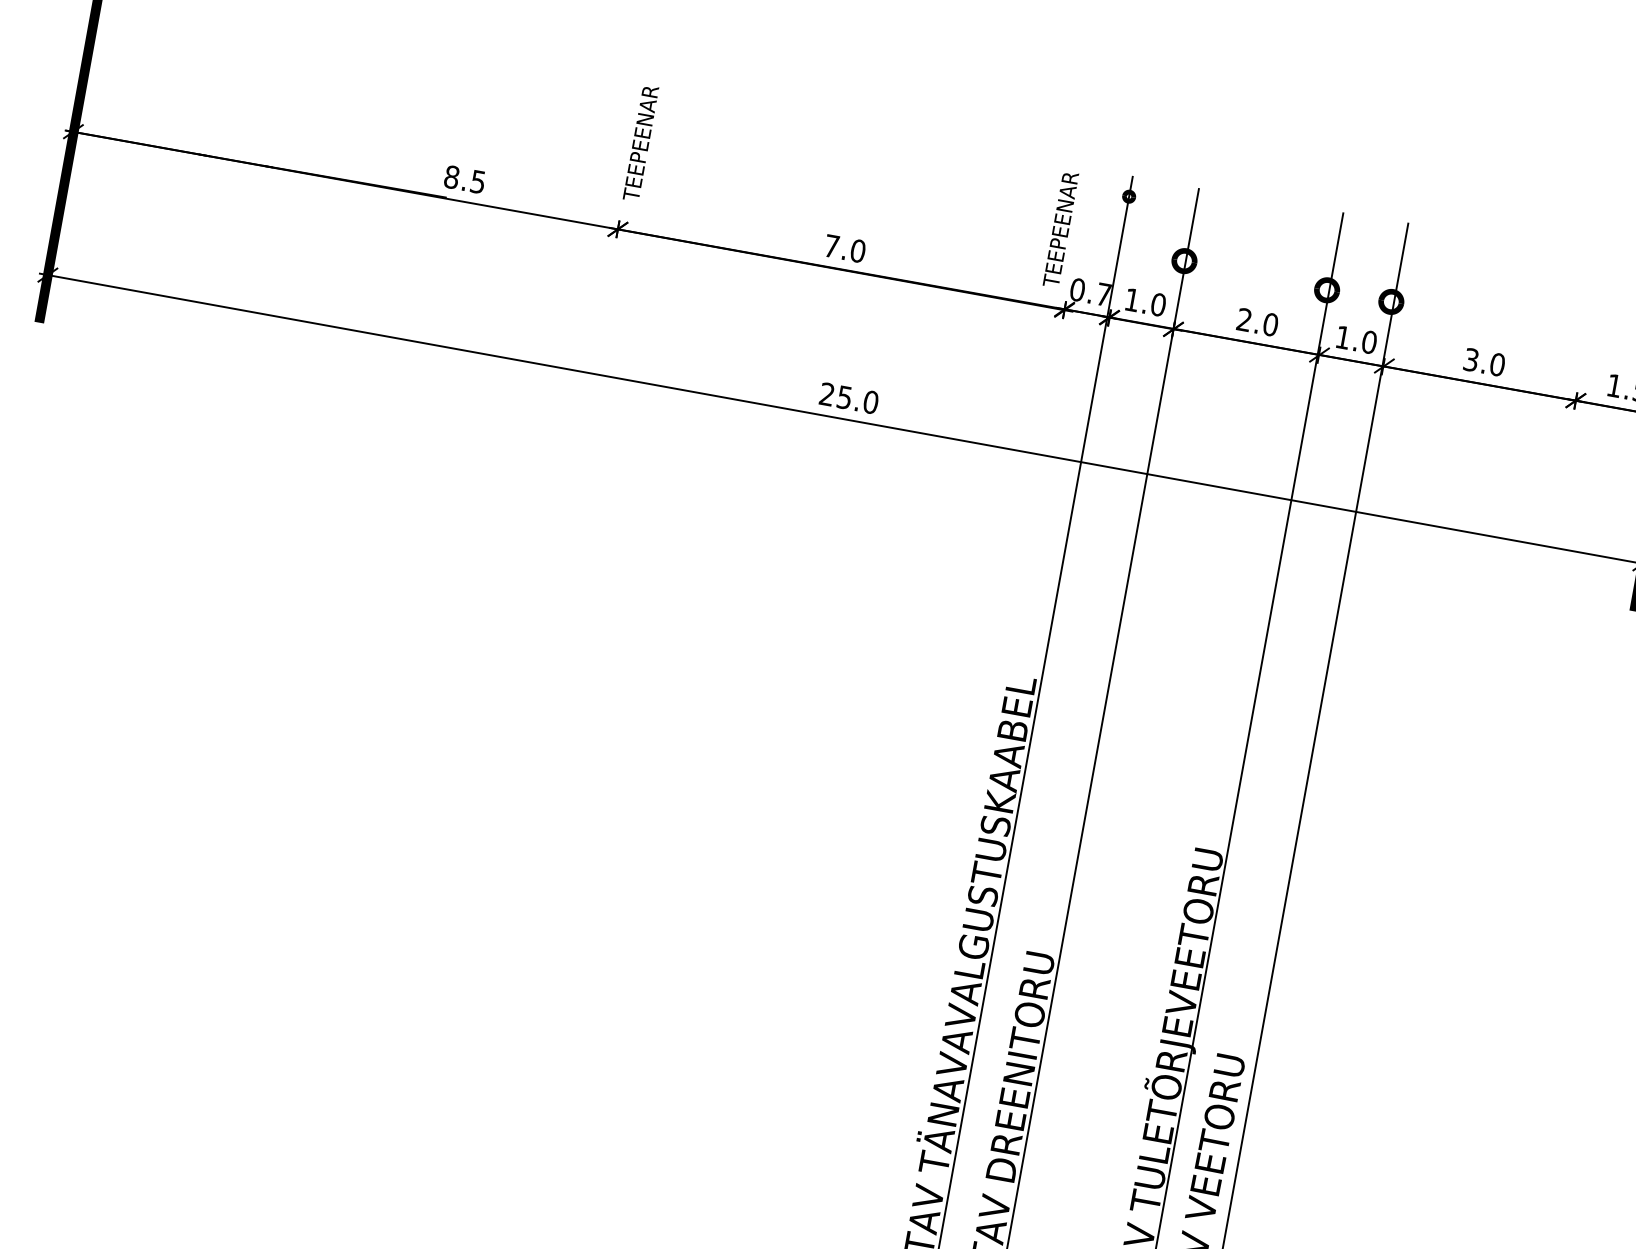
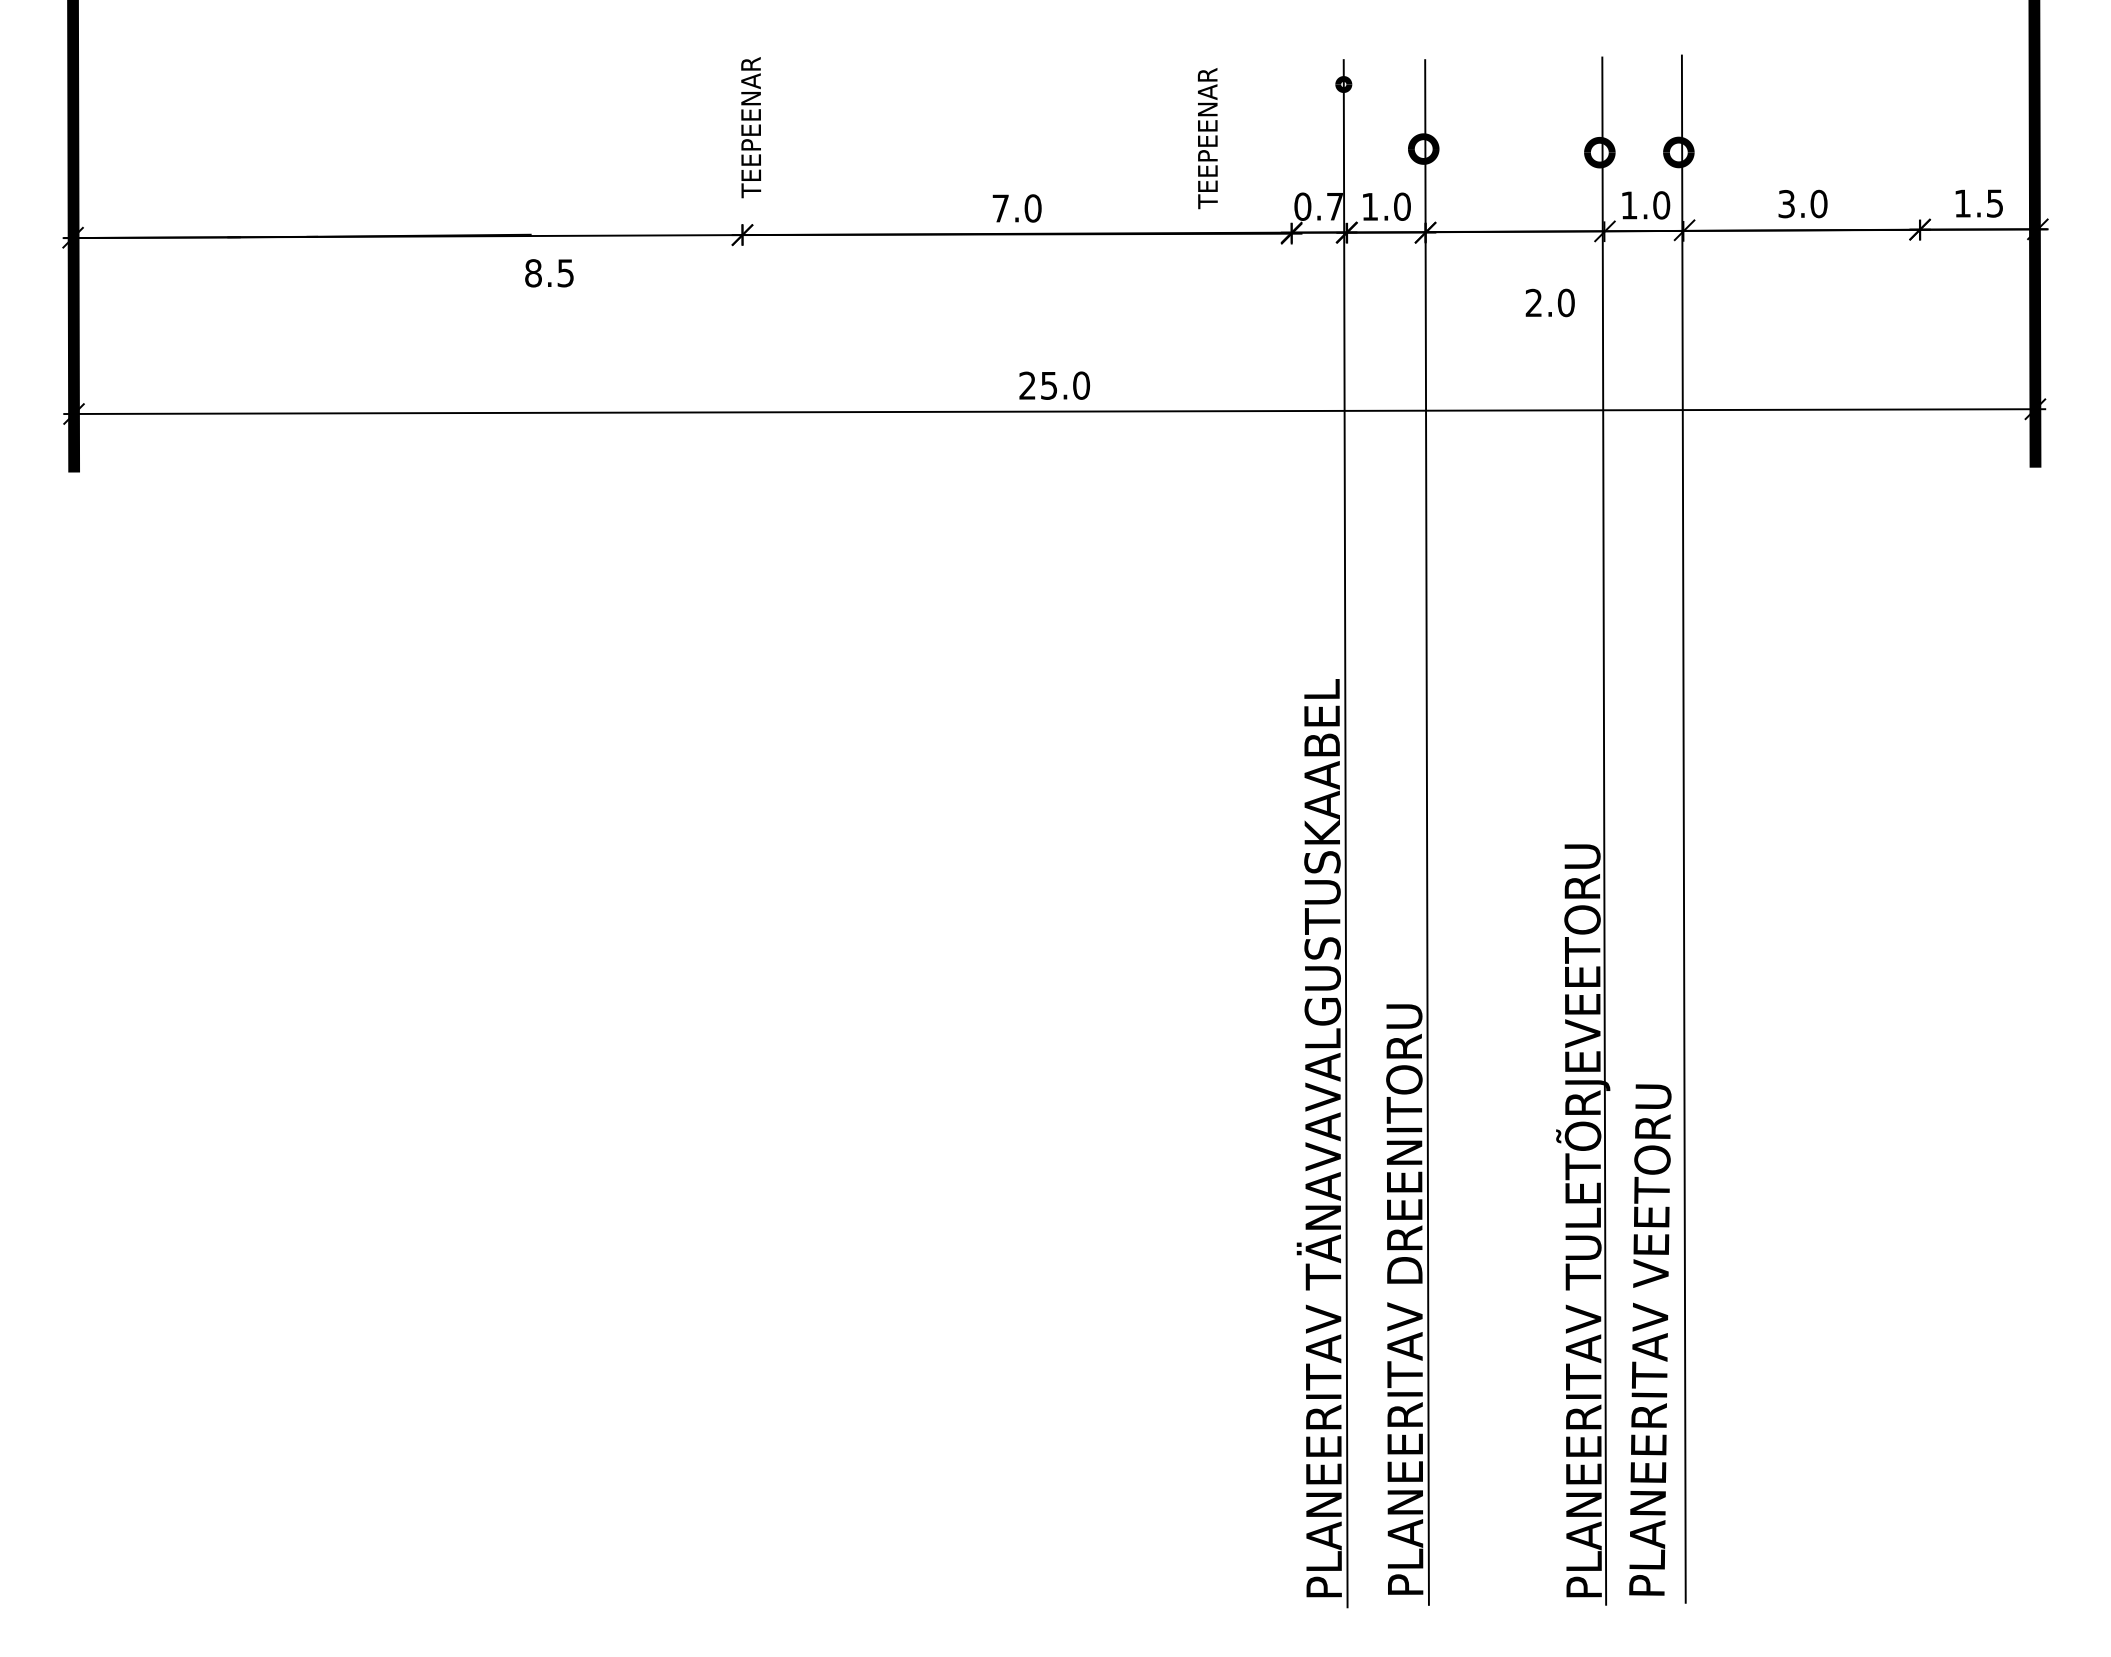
text: (464, 179) -> (549, 273), moved
text: (1060, 229) -> (1207, 138), moved
text: (1257, 321) -> (1549, 302), moved

